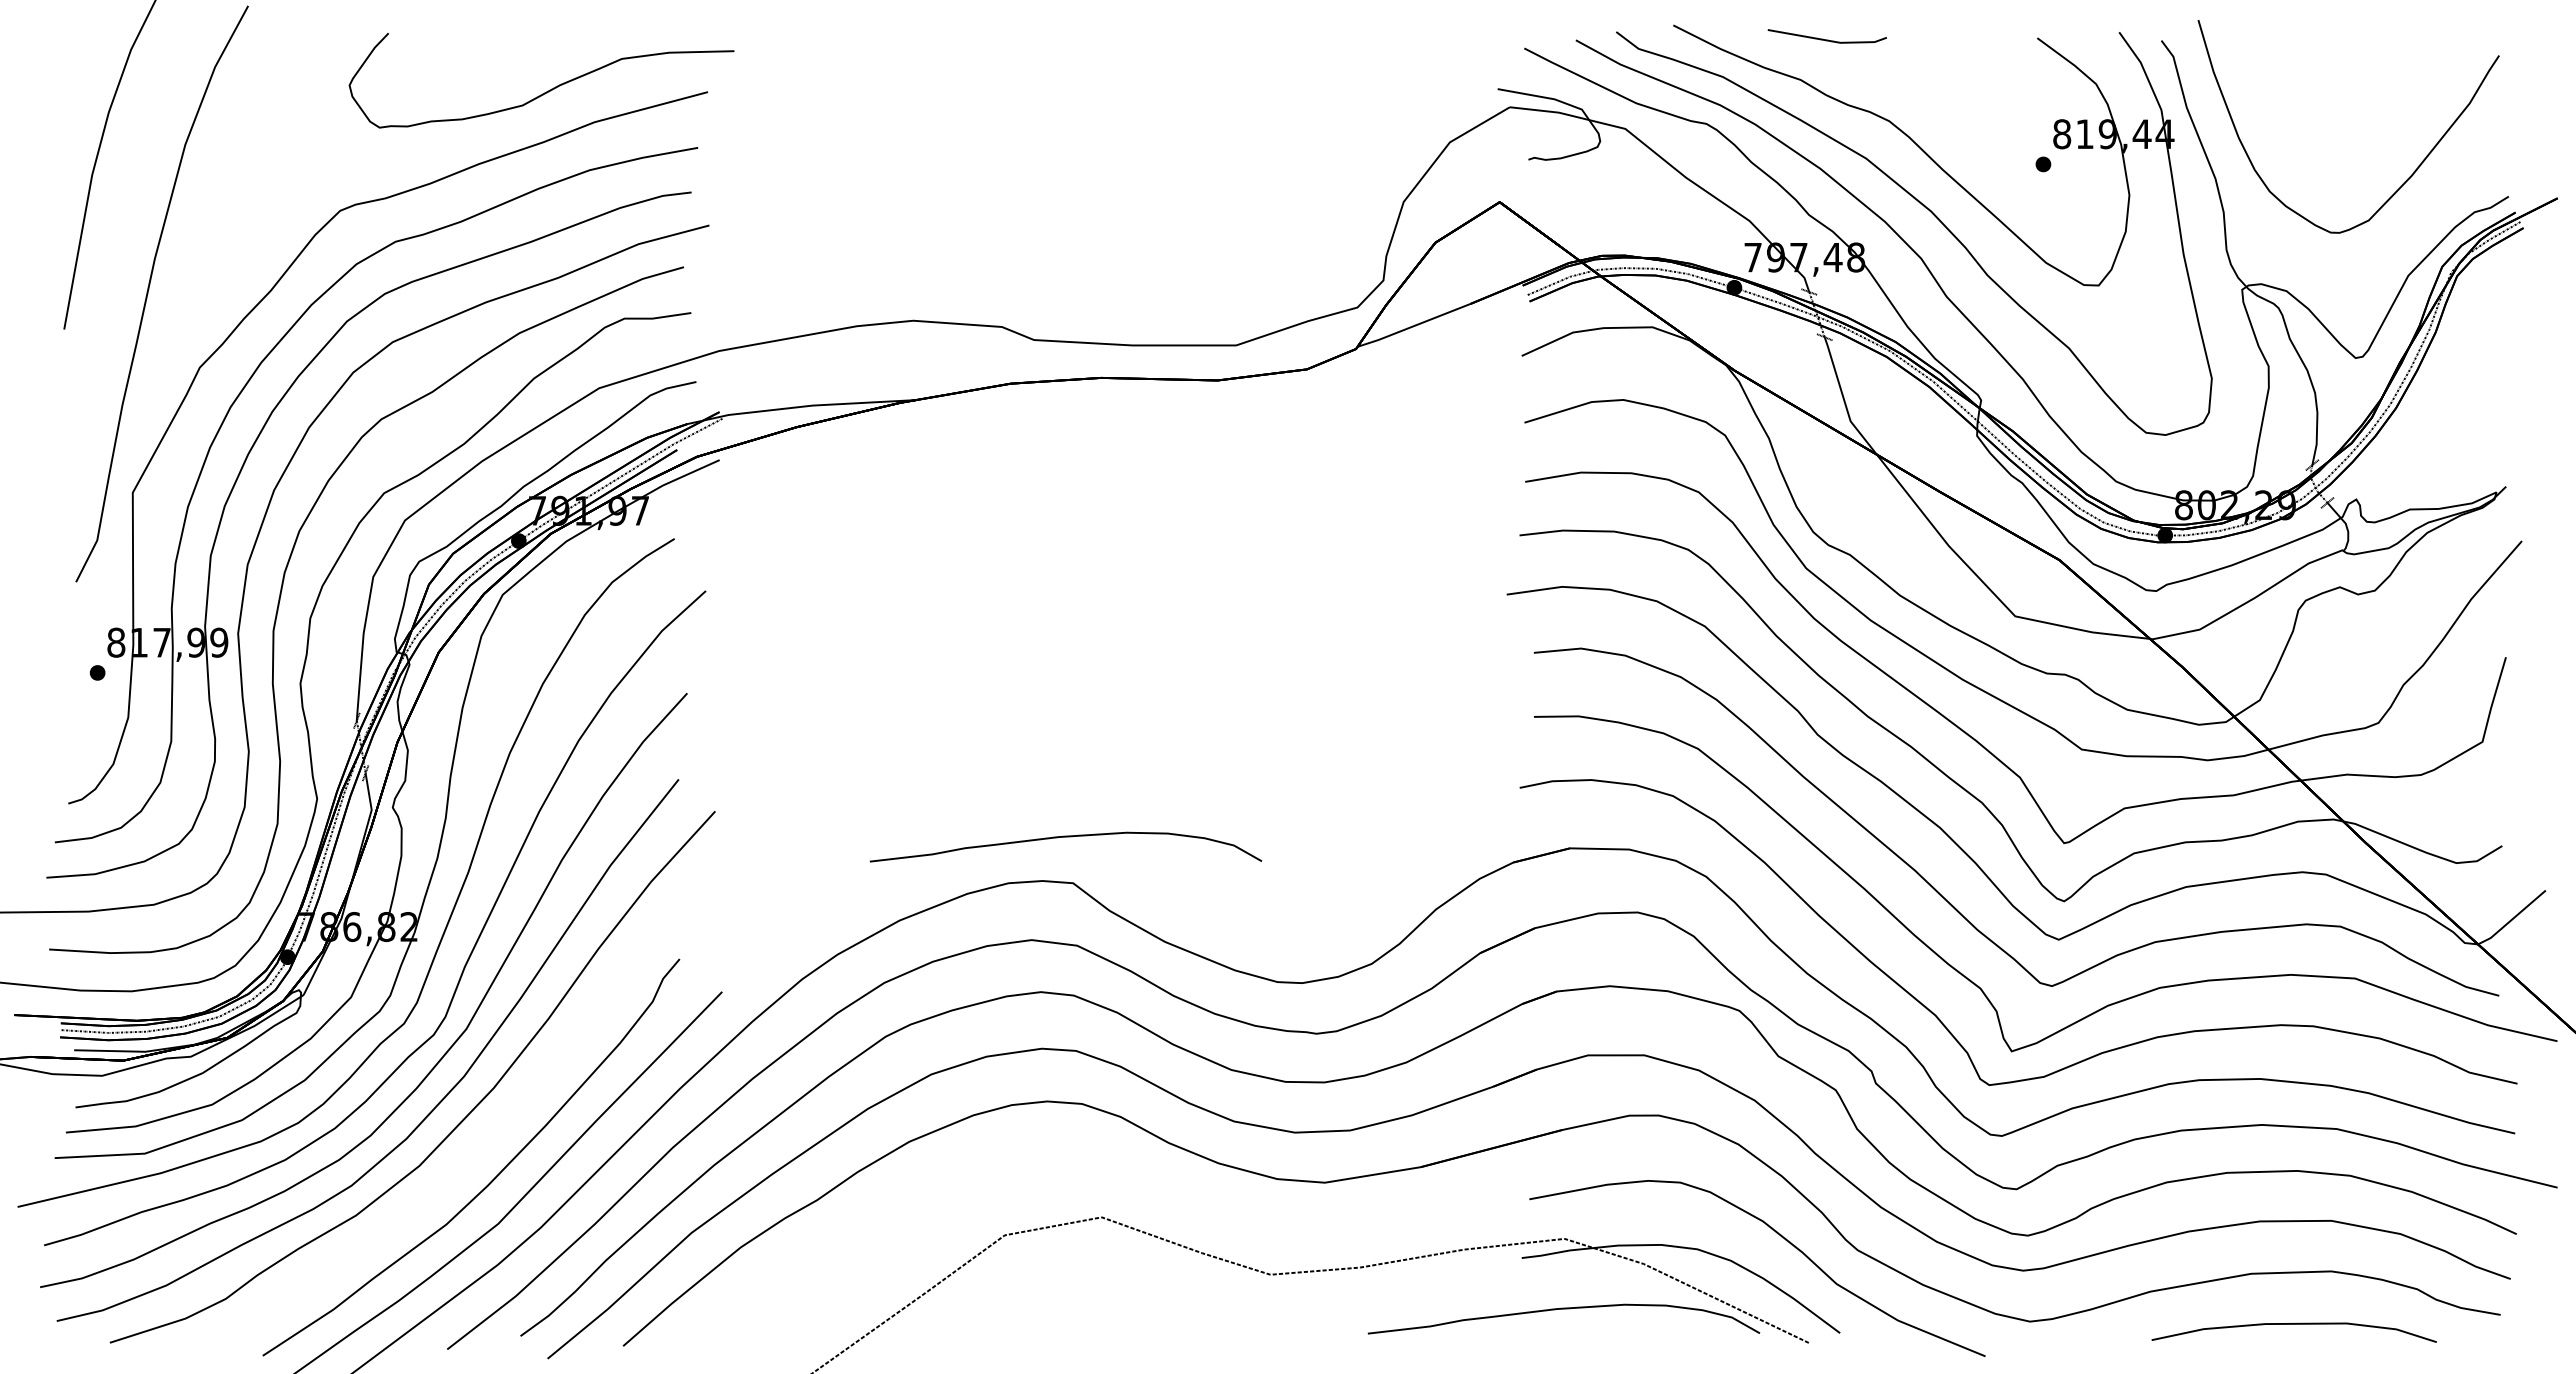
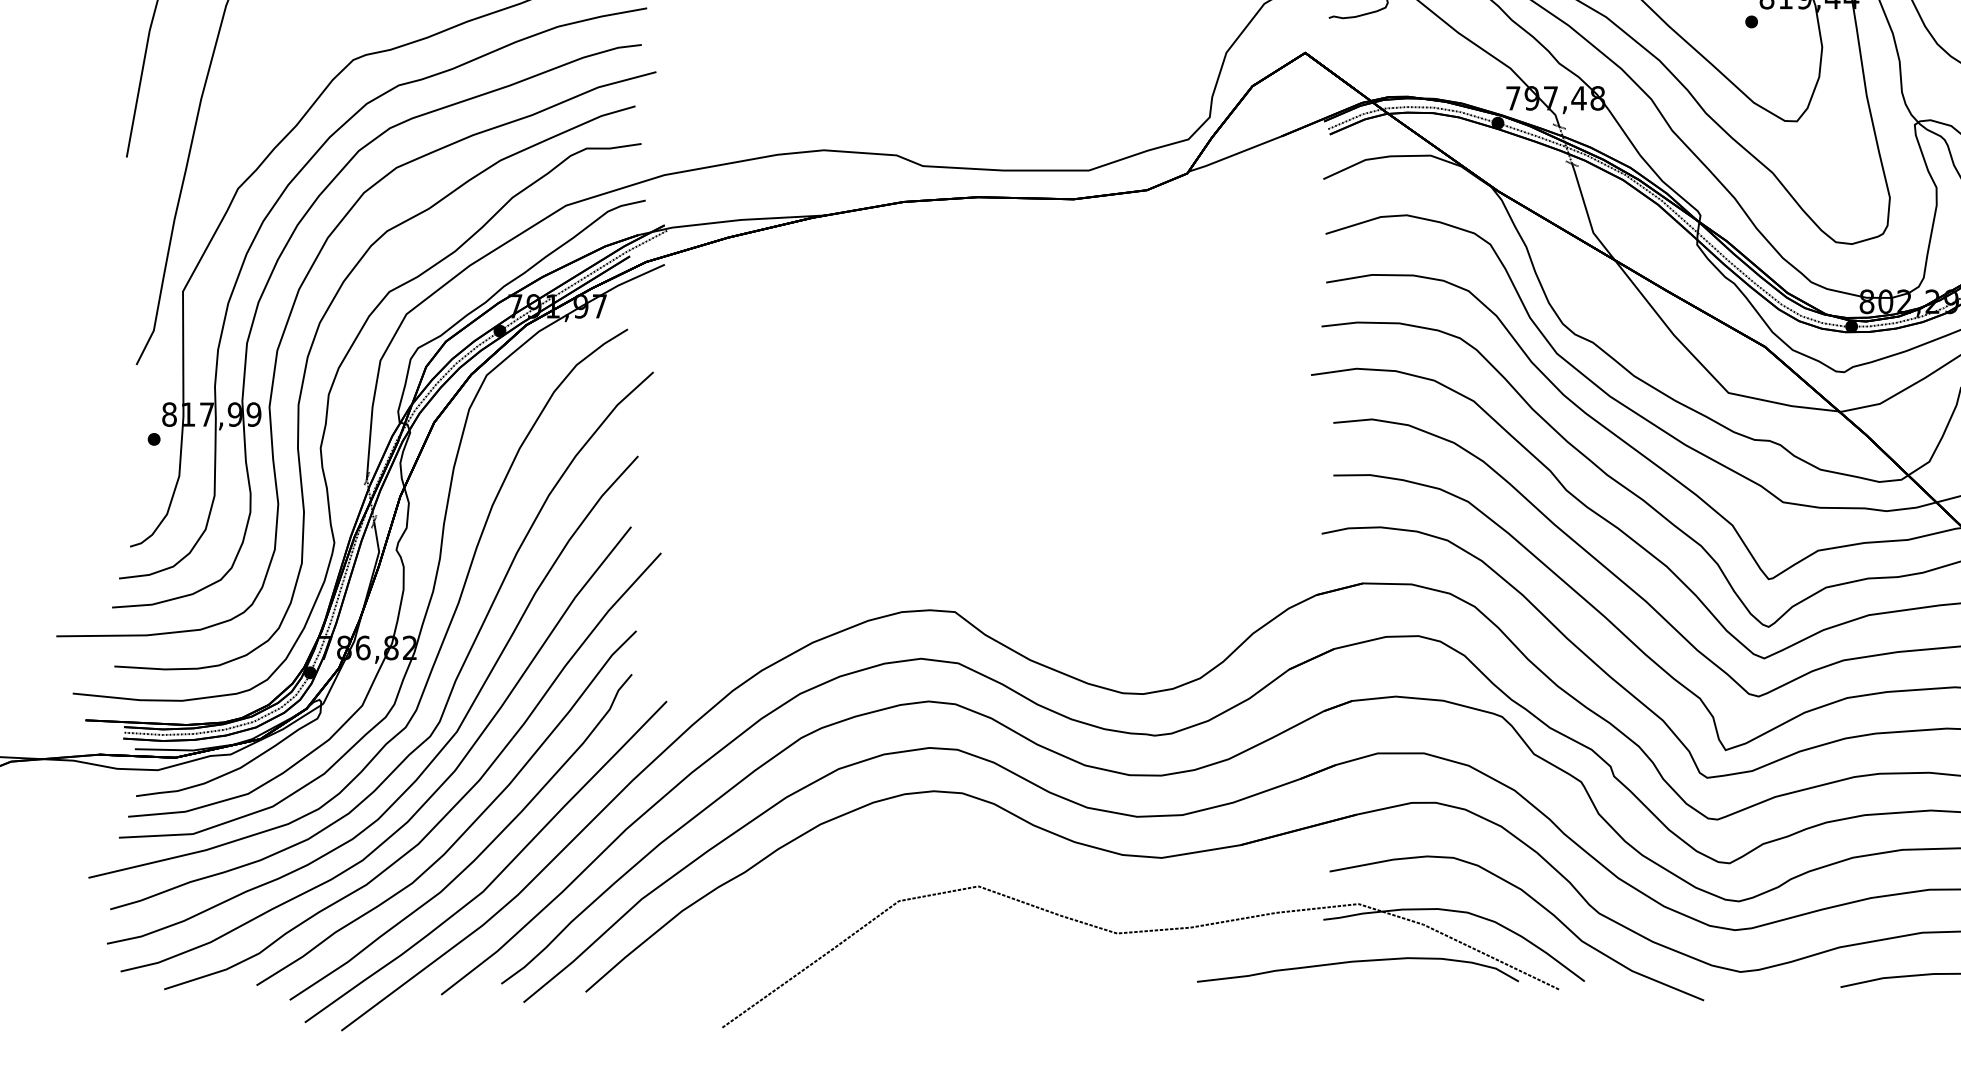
part: (1065, 837) -> (948, 574), removed
part: (483, 1141) -> (470, 824), added

